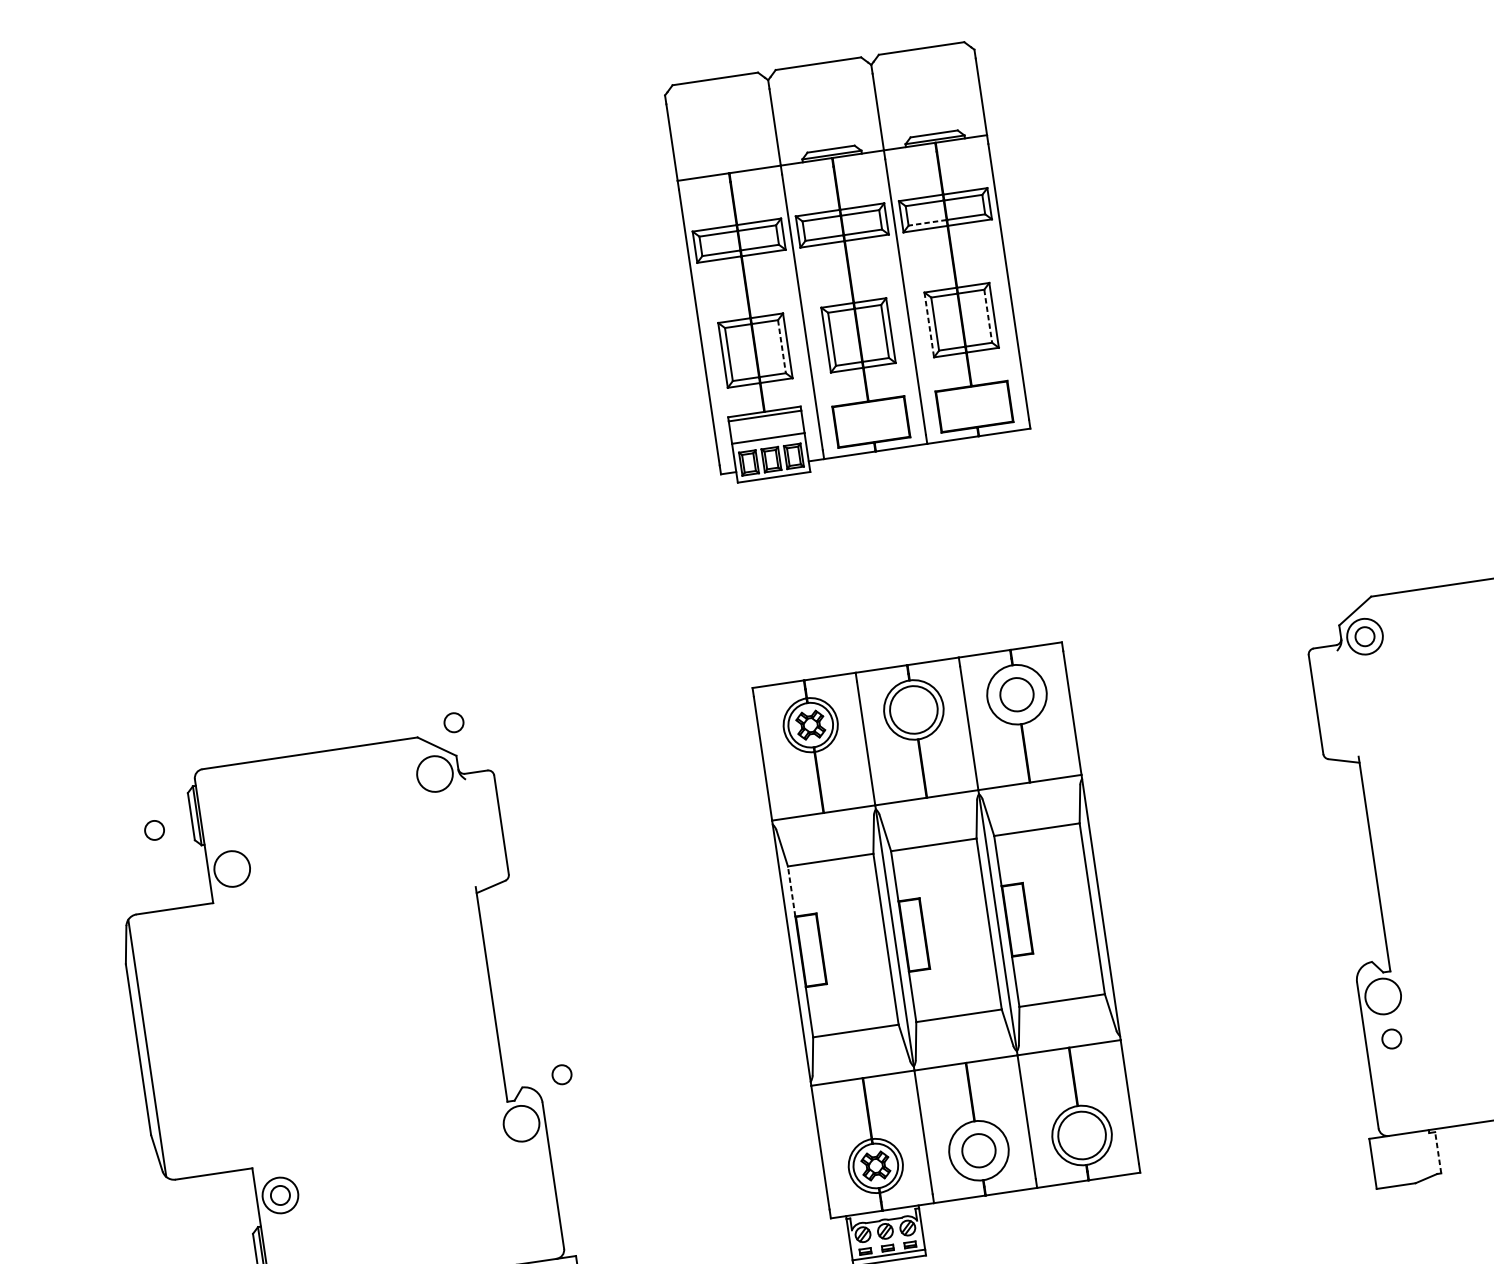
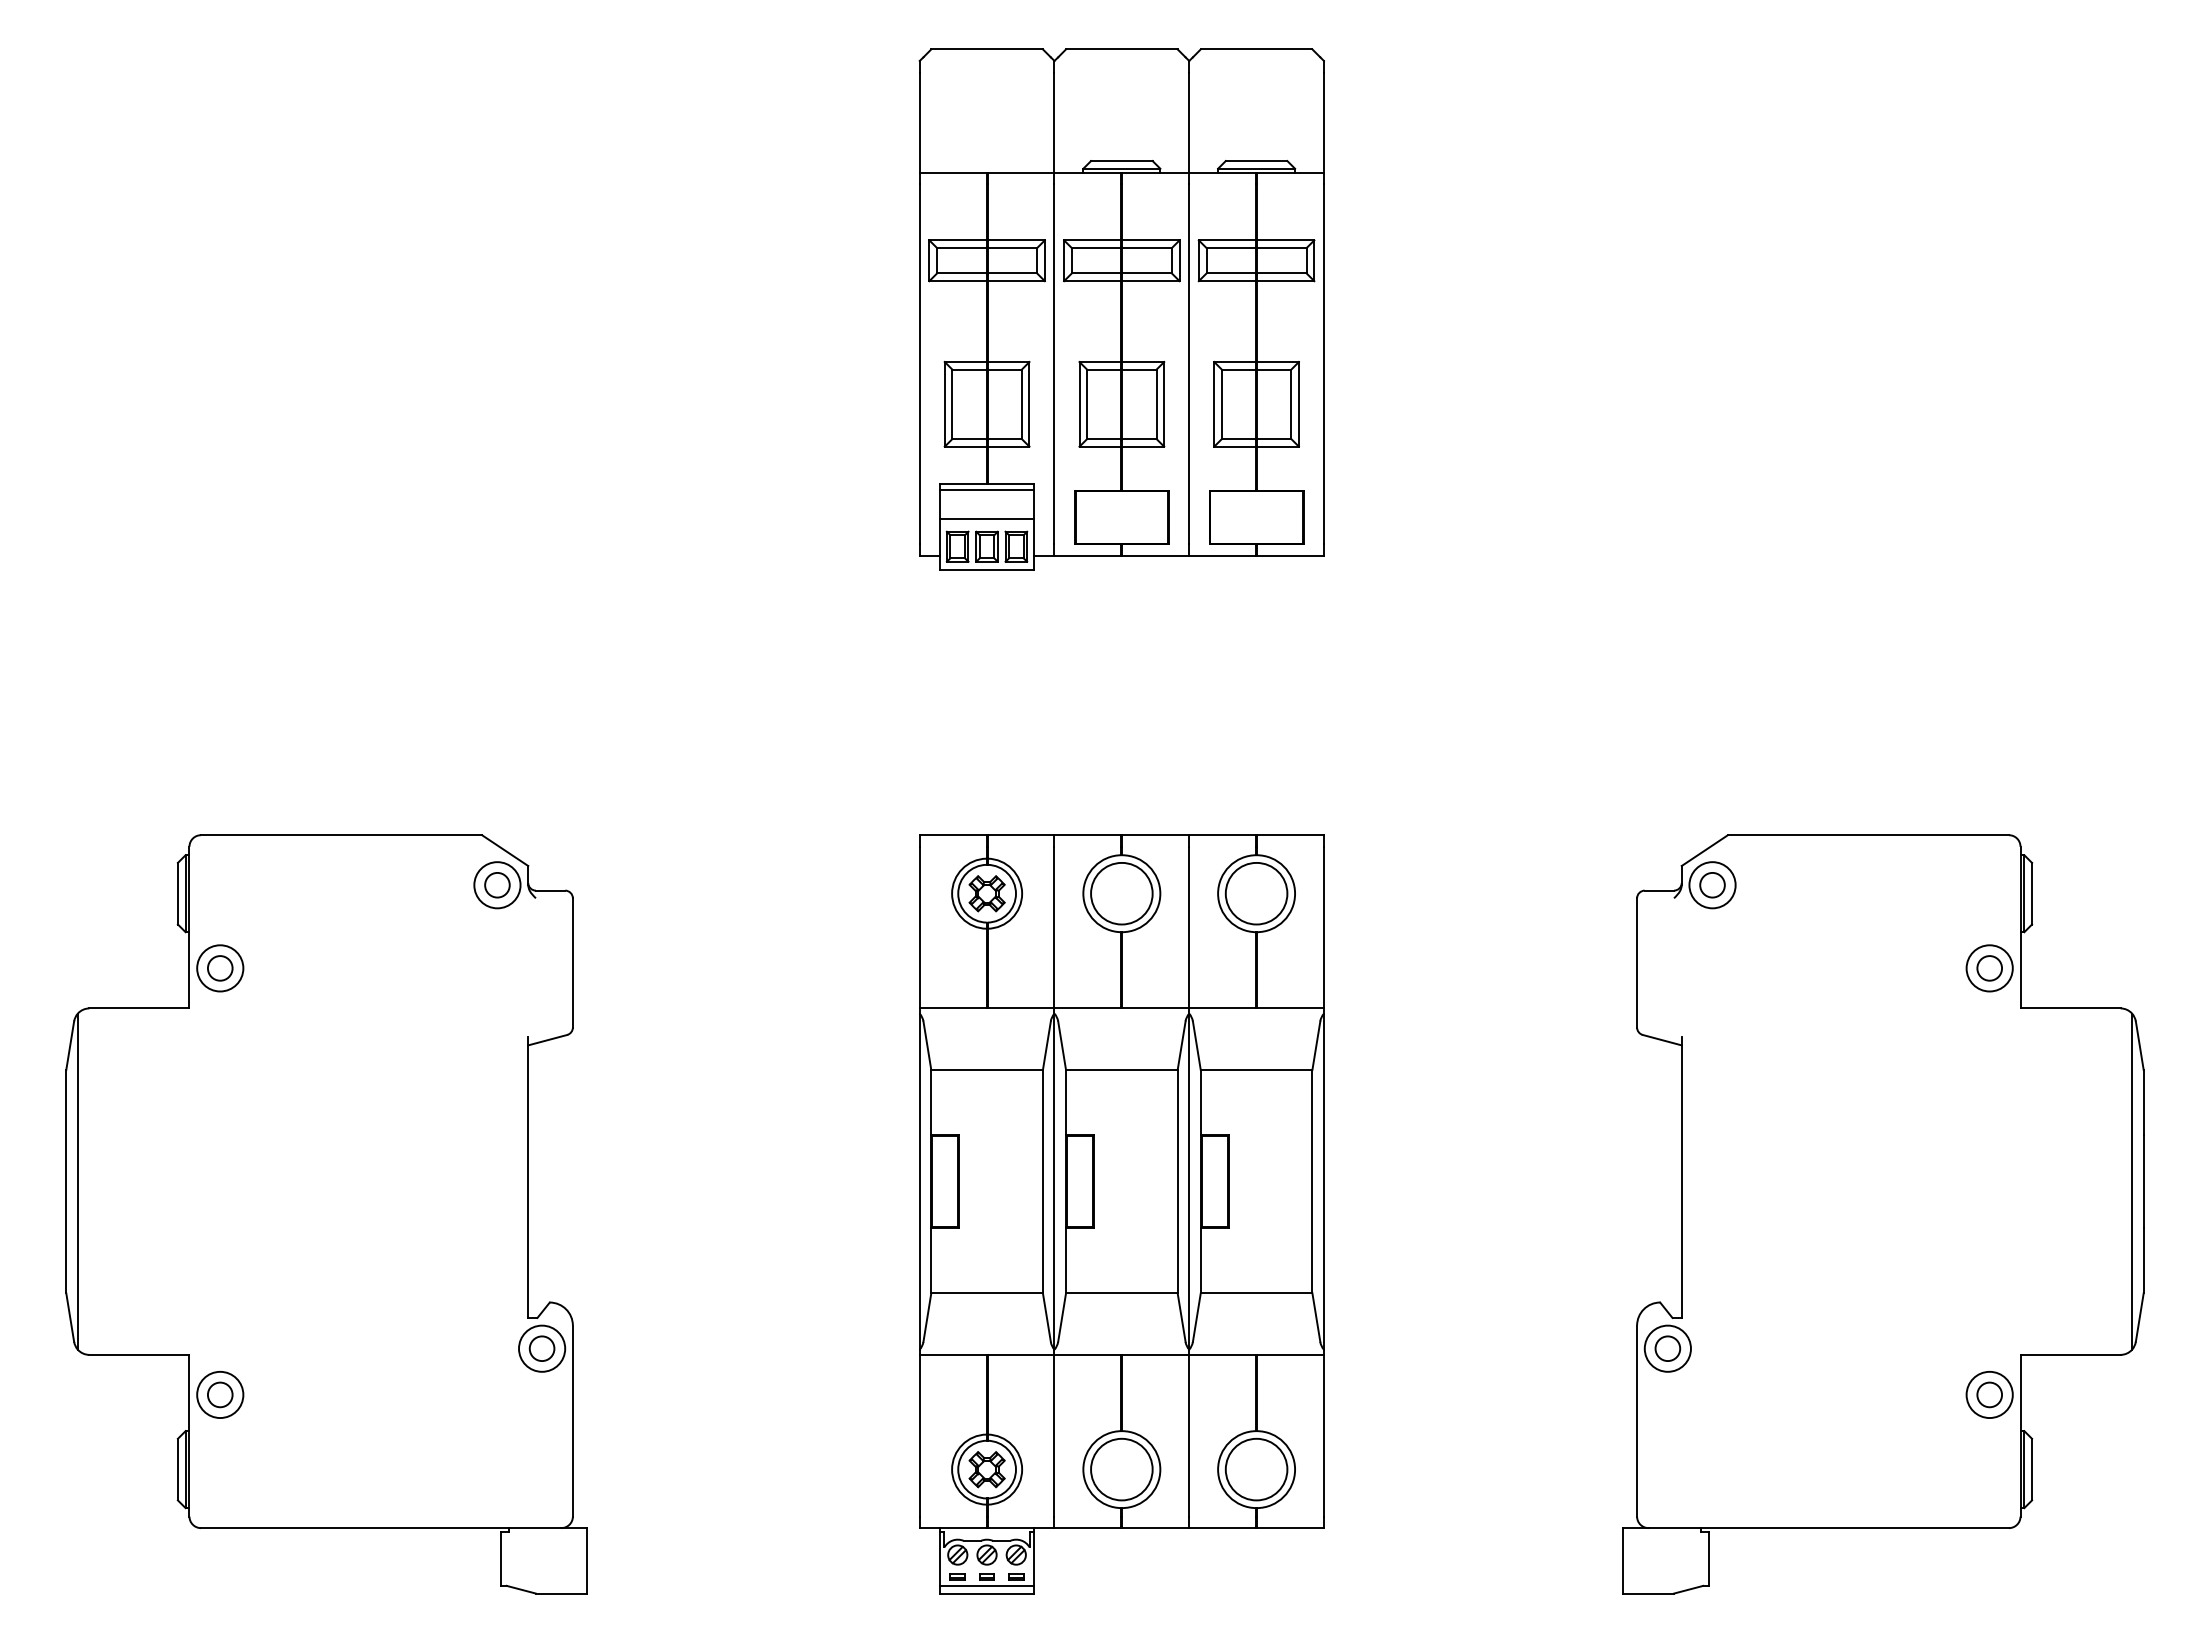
line: (927, 222) -> (1231, 273), dashed -> solid
line: (988, 316) -> (1291, 404), dashed -> solid
line: (929, 325) -> (1214, 404), dashed -> solid
line: (781, 346) -> (1021, 404), dashed -> solid
circle: (1016, 694) -> (1256, 893), size x1.43
circle: (454, 722) -> (497, 885), moved
circle: (154, 830) -> (220, 968), moved
line: (791, 891) -> (931, 1102), dashed -> solid
circle: (1391, 1038) -> (1667, 1348), moved
circle: (561, 1074) -> (541, 1348), moved
circle: (978, 1150) -> (1121, 1469), size x1.43
line: (1438, 1152) -> (1708, 1558), dashed -> solid

